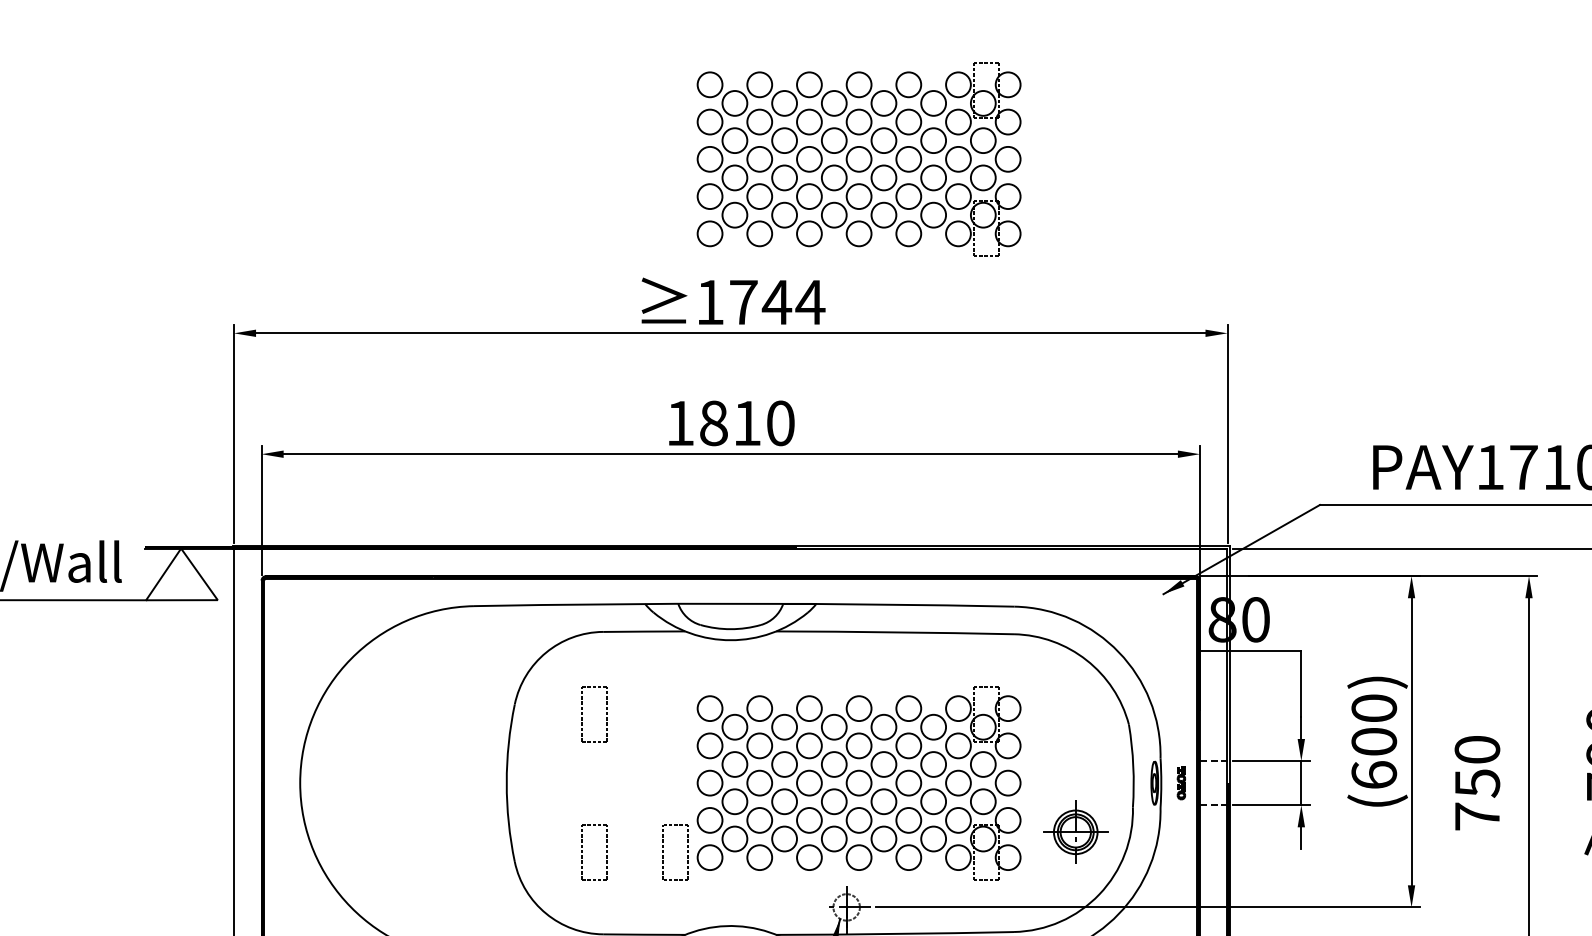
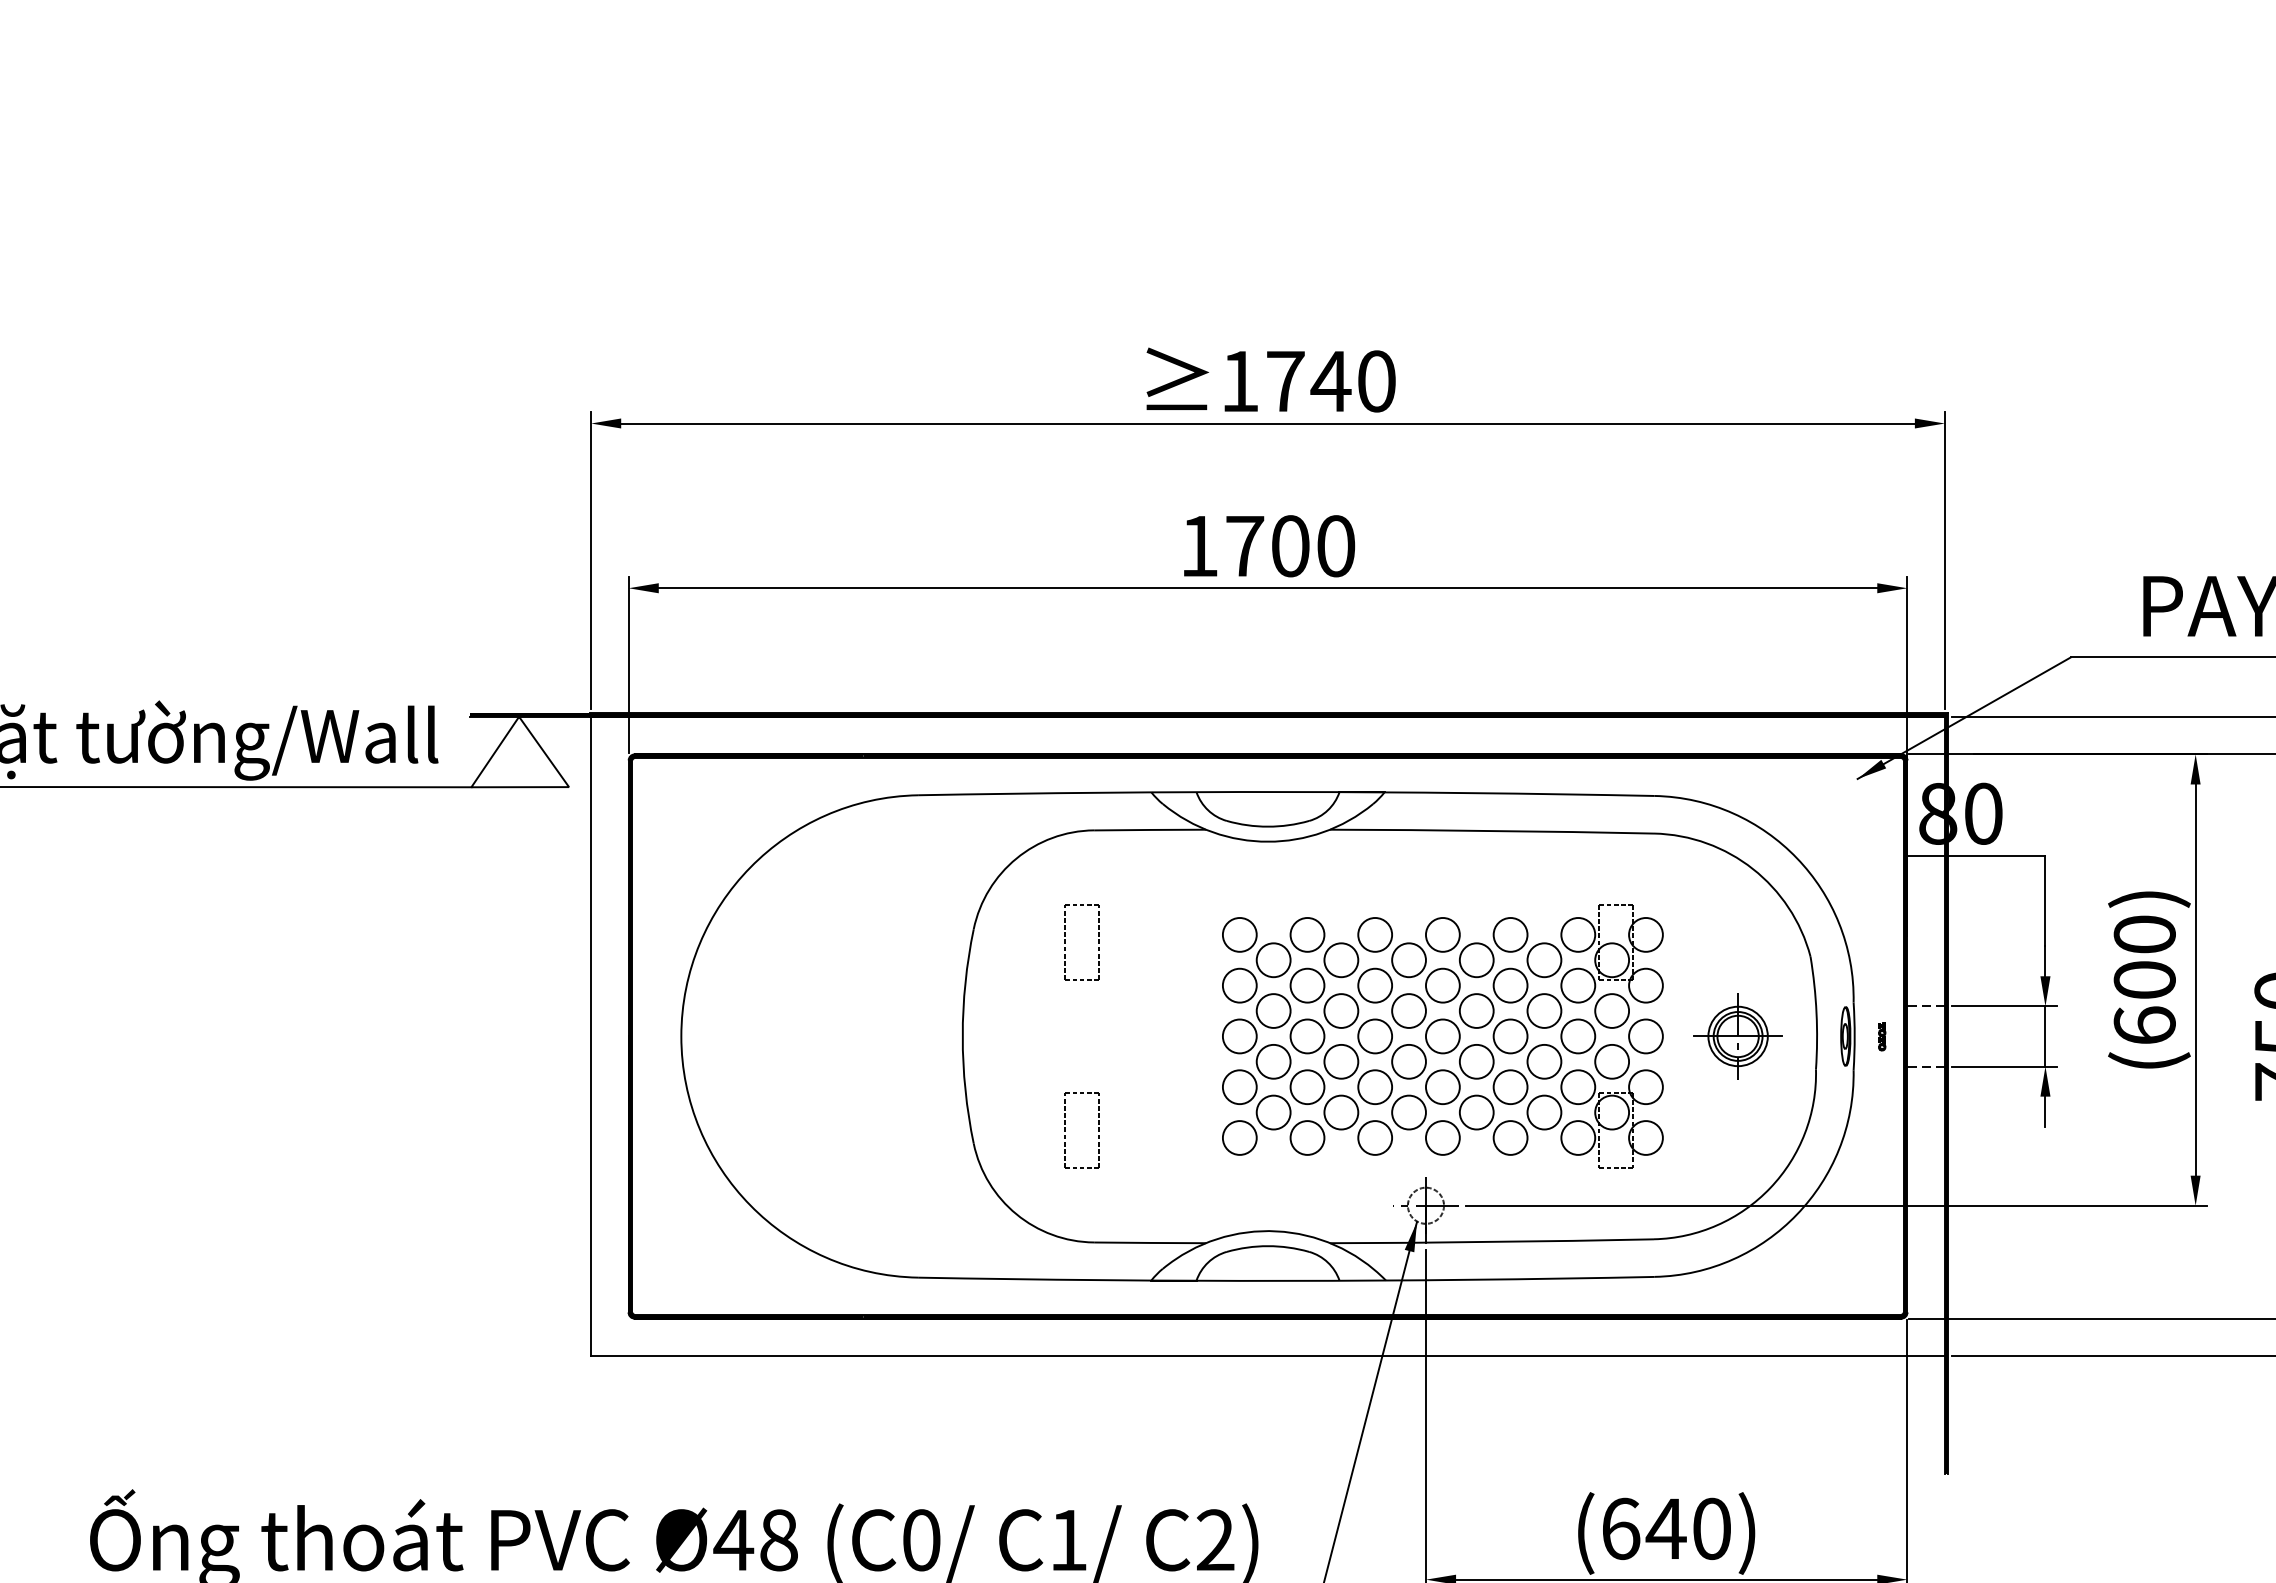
part: (858, 159) -> (1442, 186), removed
text: (810, 302) -> (1376, 381), 1744 -> 1740
text: (730, 423) -> (1267, 546), 1810 -> 1700
fill: (1012, 664) -> (1652, 874), added
part: (1181, 783) -> (1882, 1036), size x0.62
part: (1075, 832) -> (1737, 1036), moved
part: (663, 852) -> (1176, 1130), removed

